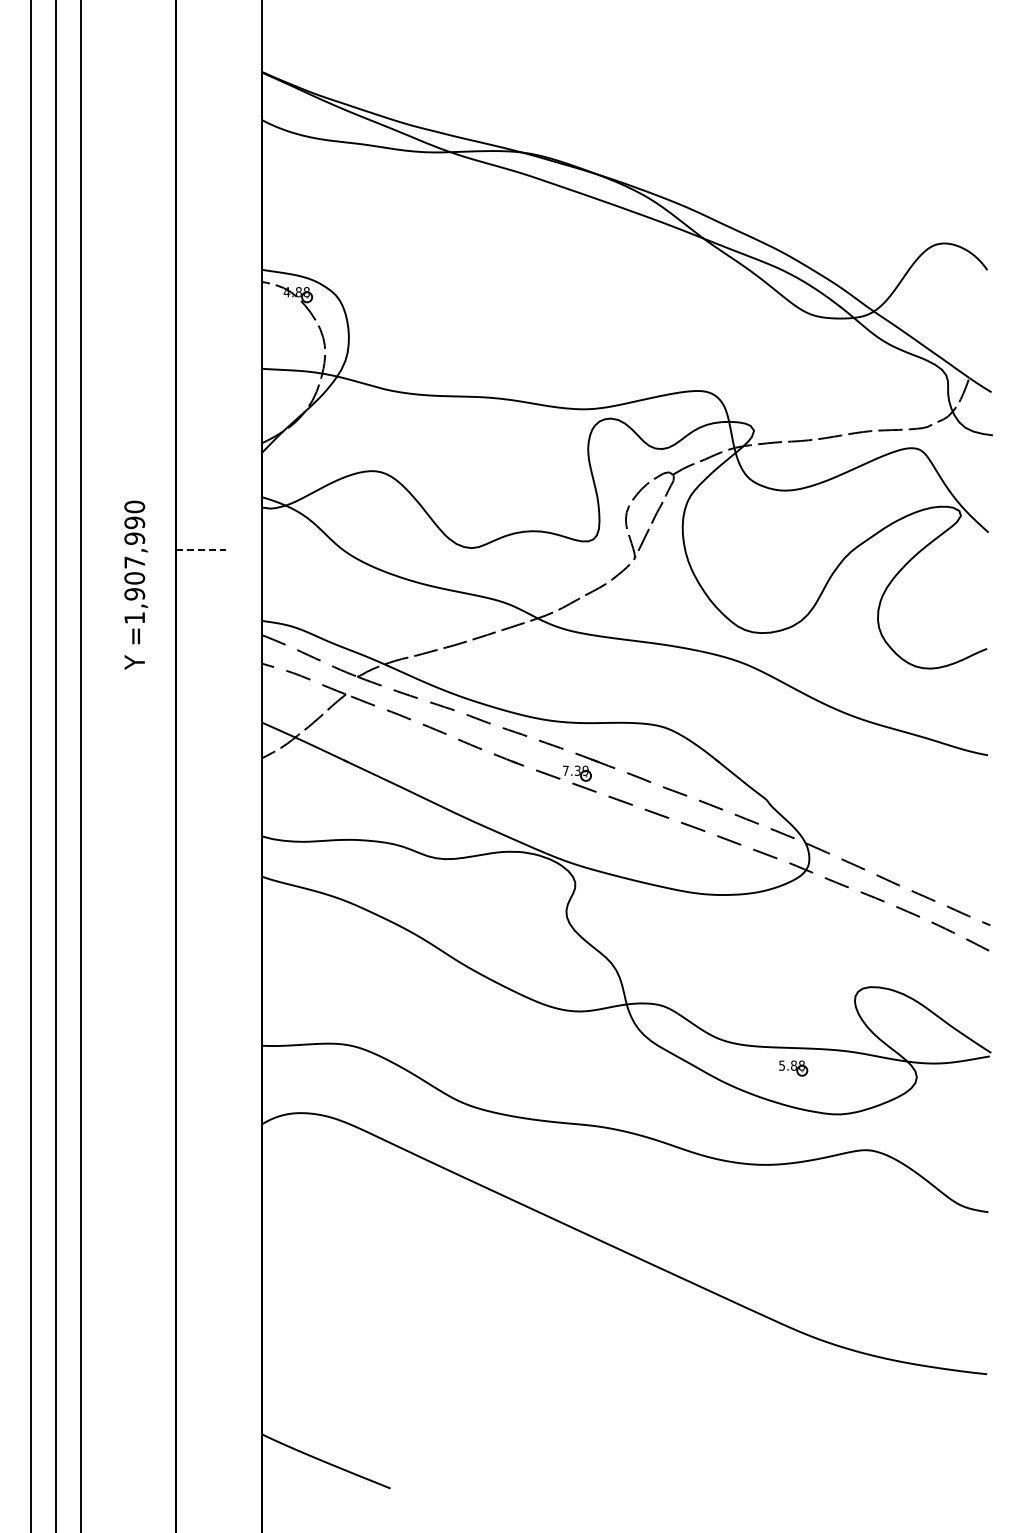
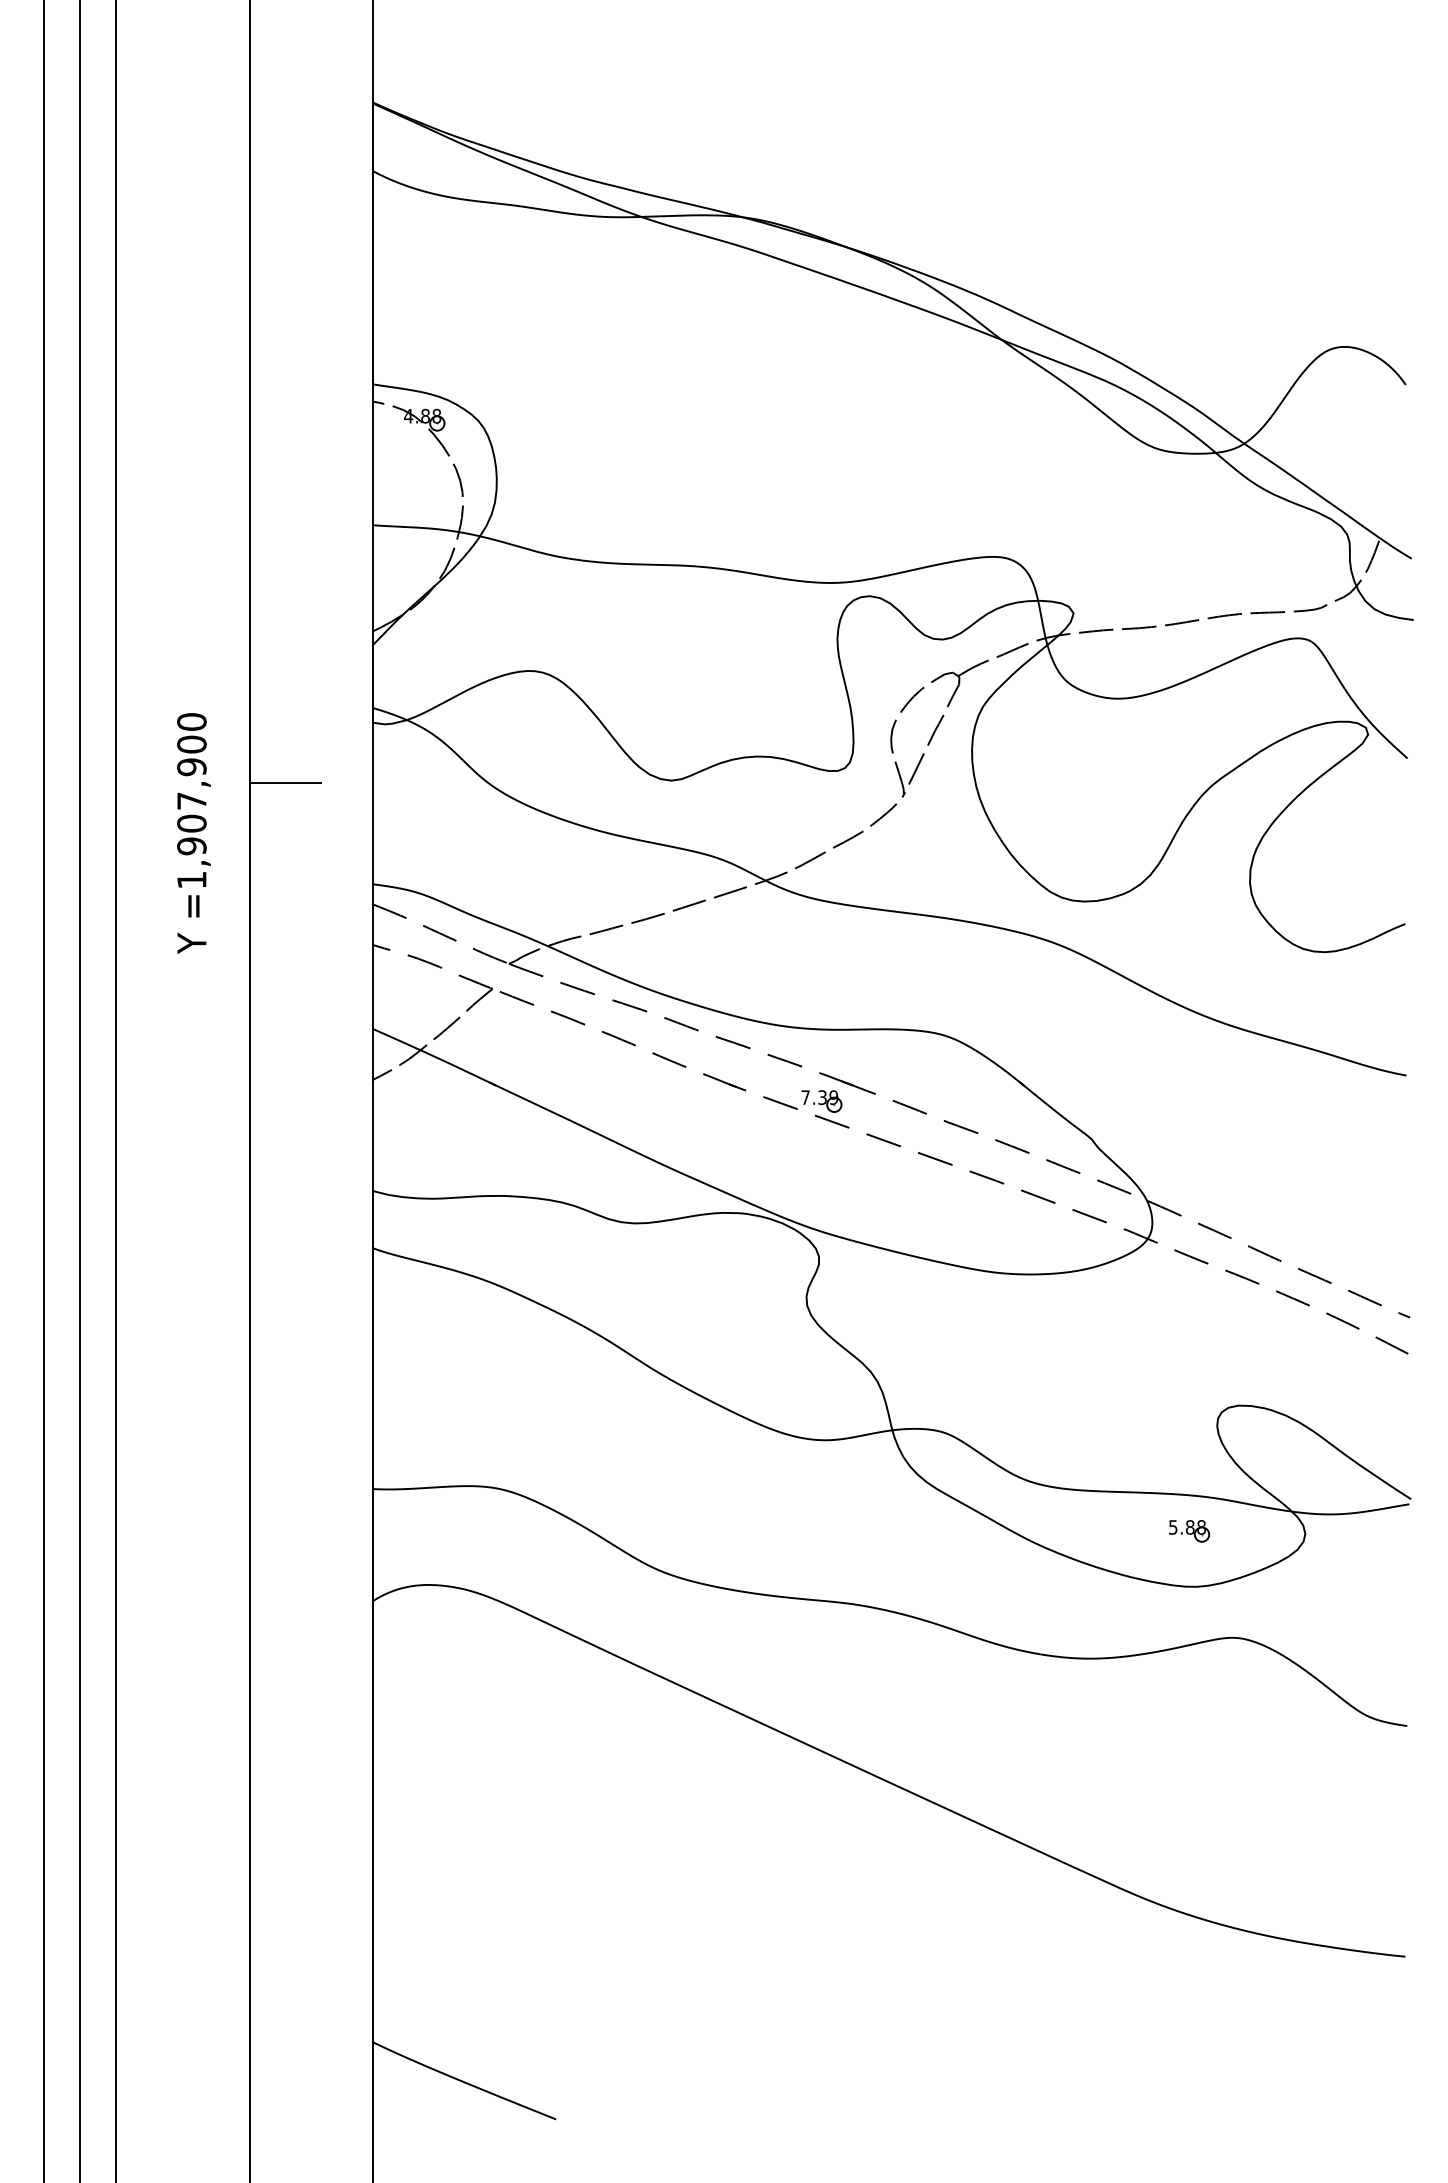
text: (134, 522) -> (191, 744), =1,907,990 -> =1,907,900
line: (201, 549) -> (286, 782), dashed -> solid
part: (793, 1068) -> (1189, 1531), moved

